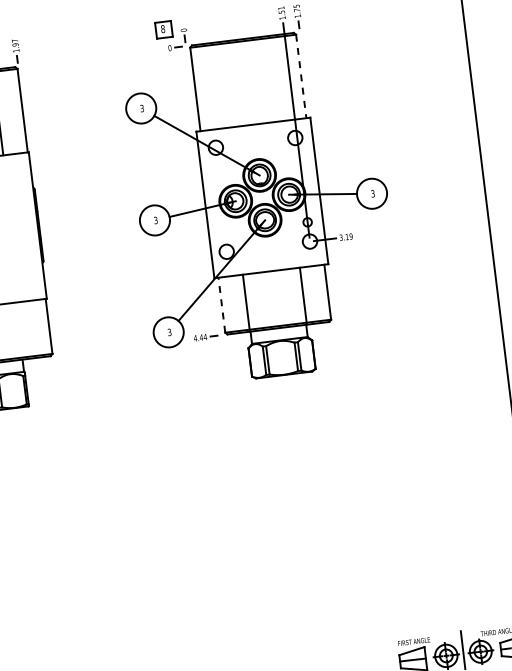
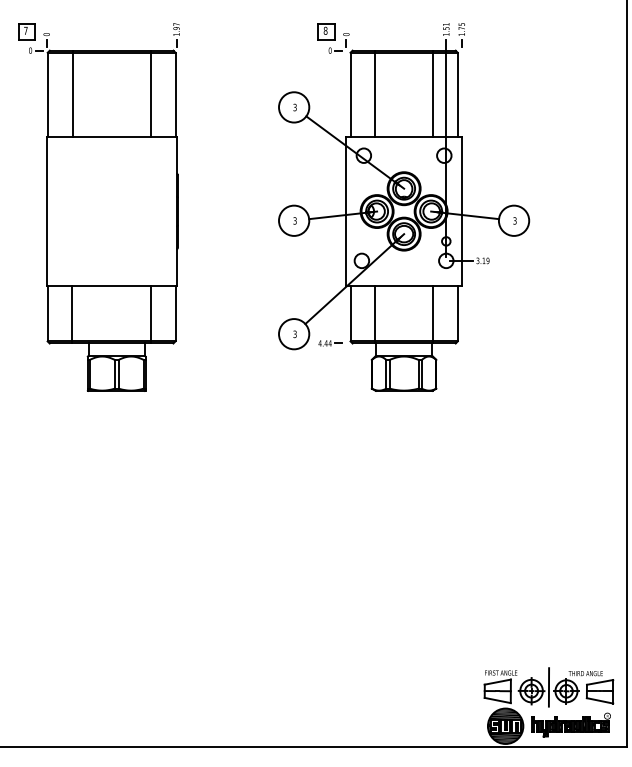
line: (301, 76) -> (457, 95), dashed -> solid
line: (277, 77) -> (433, 93), added
line: (219, 84) -> (375, 93), added
line: (221, 305) -> (350, 313), dashed -> solid
line: (24, 330) -> (150, 314), added

